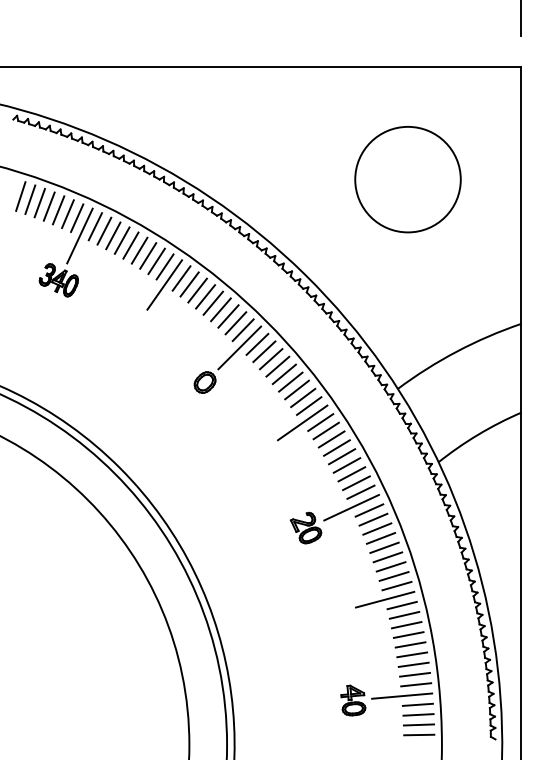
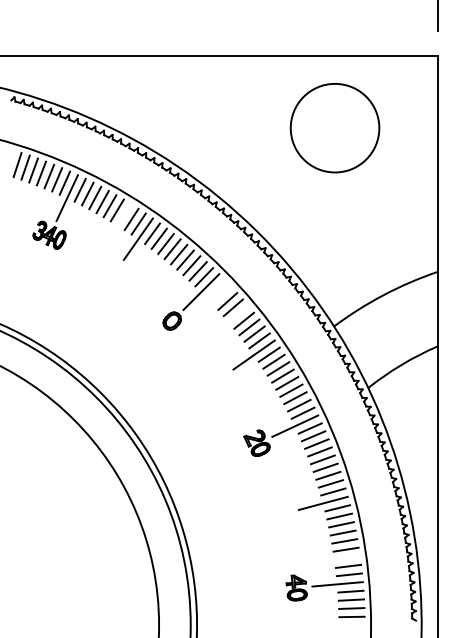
circle: (407, 179) -> (334, 128), moved
line: (148, 255) -> (124, 214), removed
line: (257, 343) -> (216, 288), removed
line: (264, 351) -> (222, 295), removed
line: (283, 374) -> (238, 314), removed
line: (413, 664) -> (347, 557), removed

